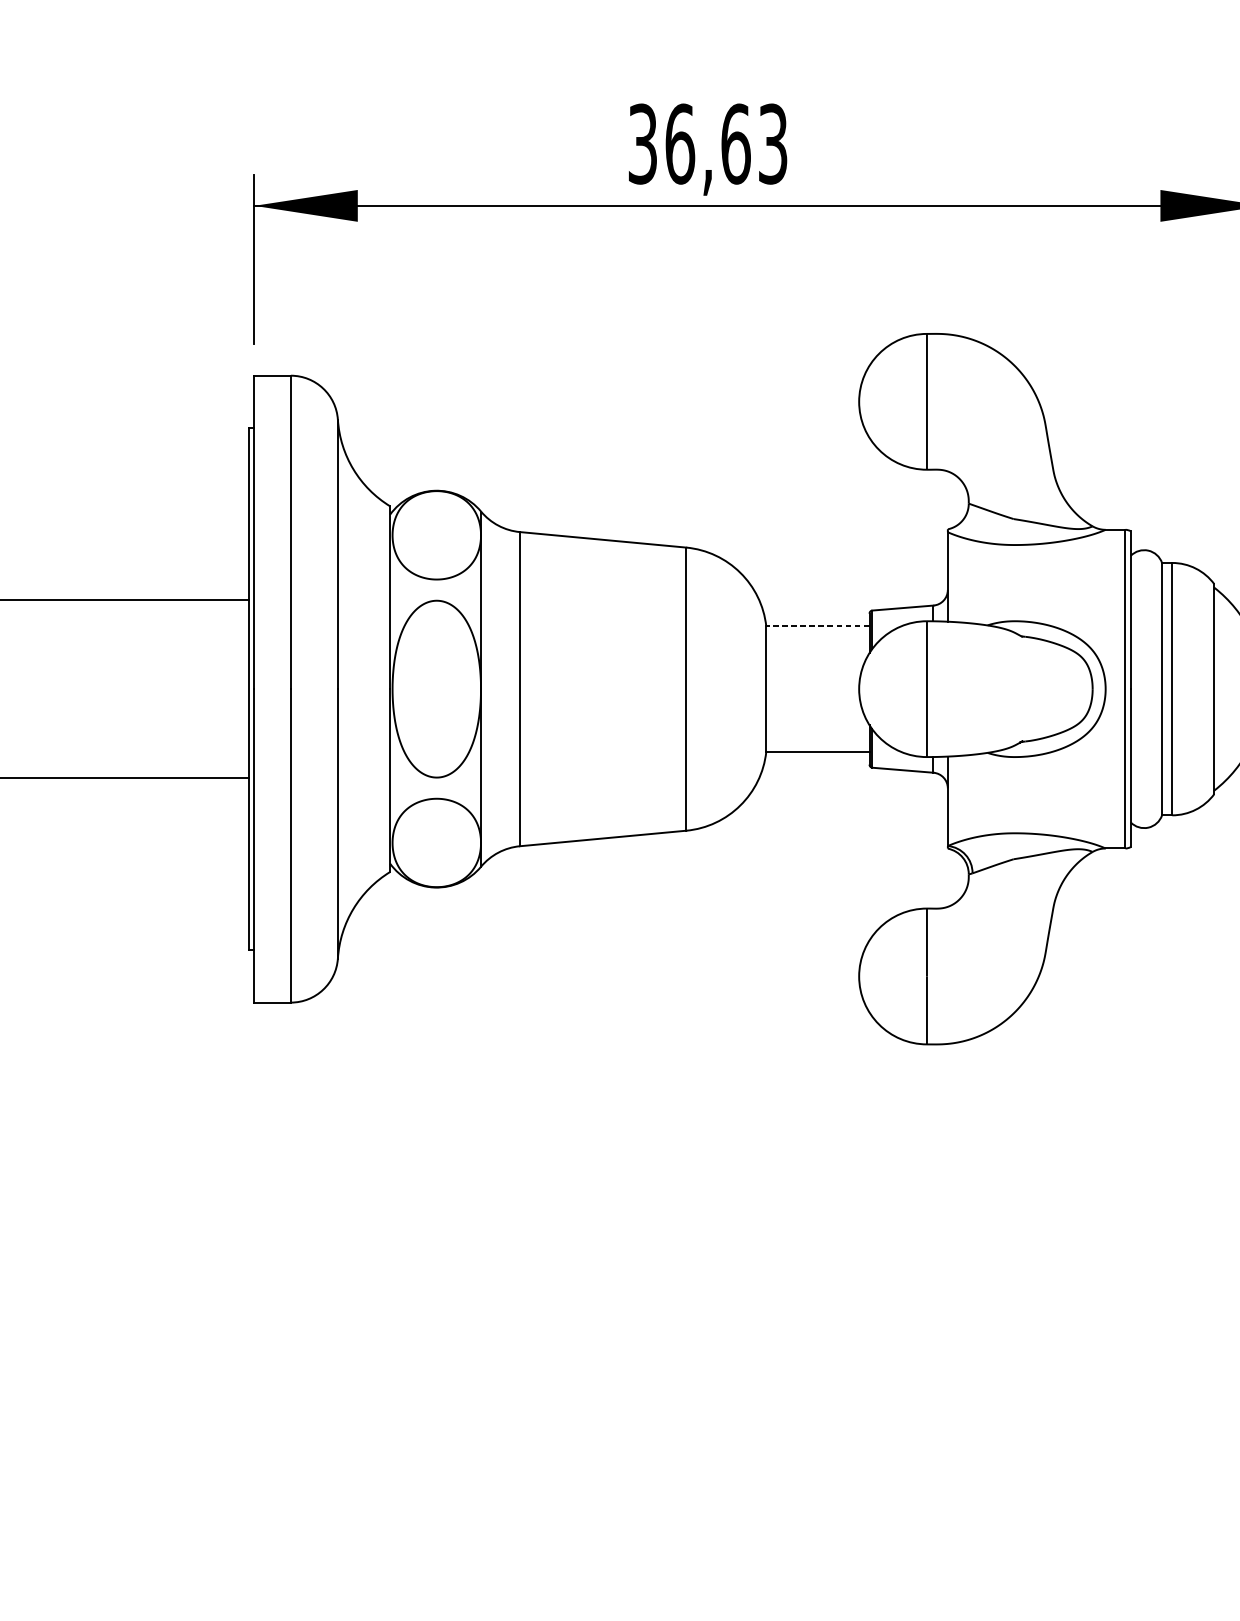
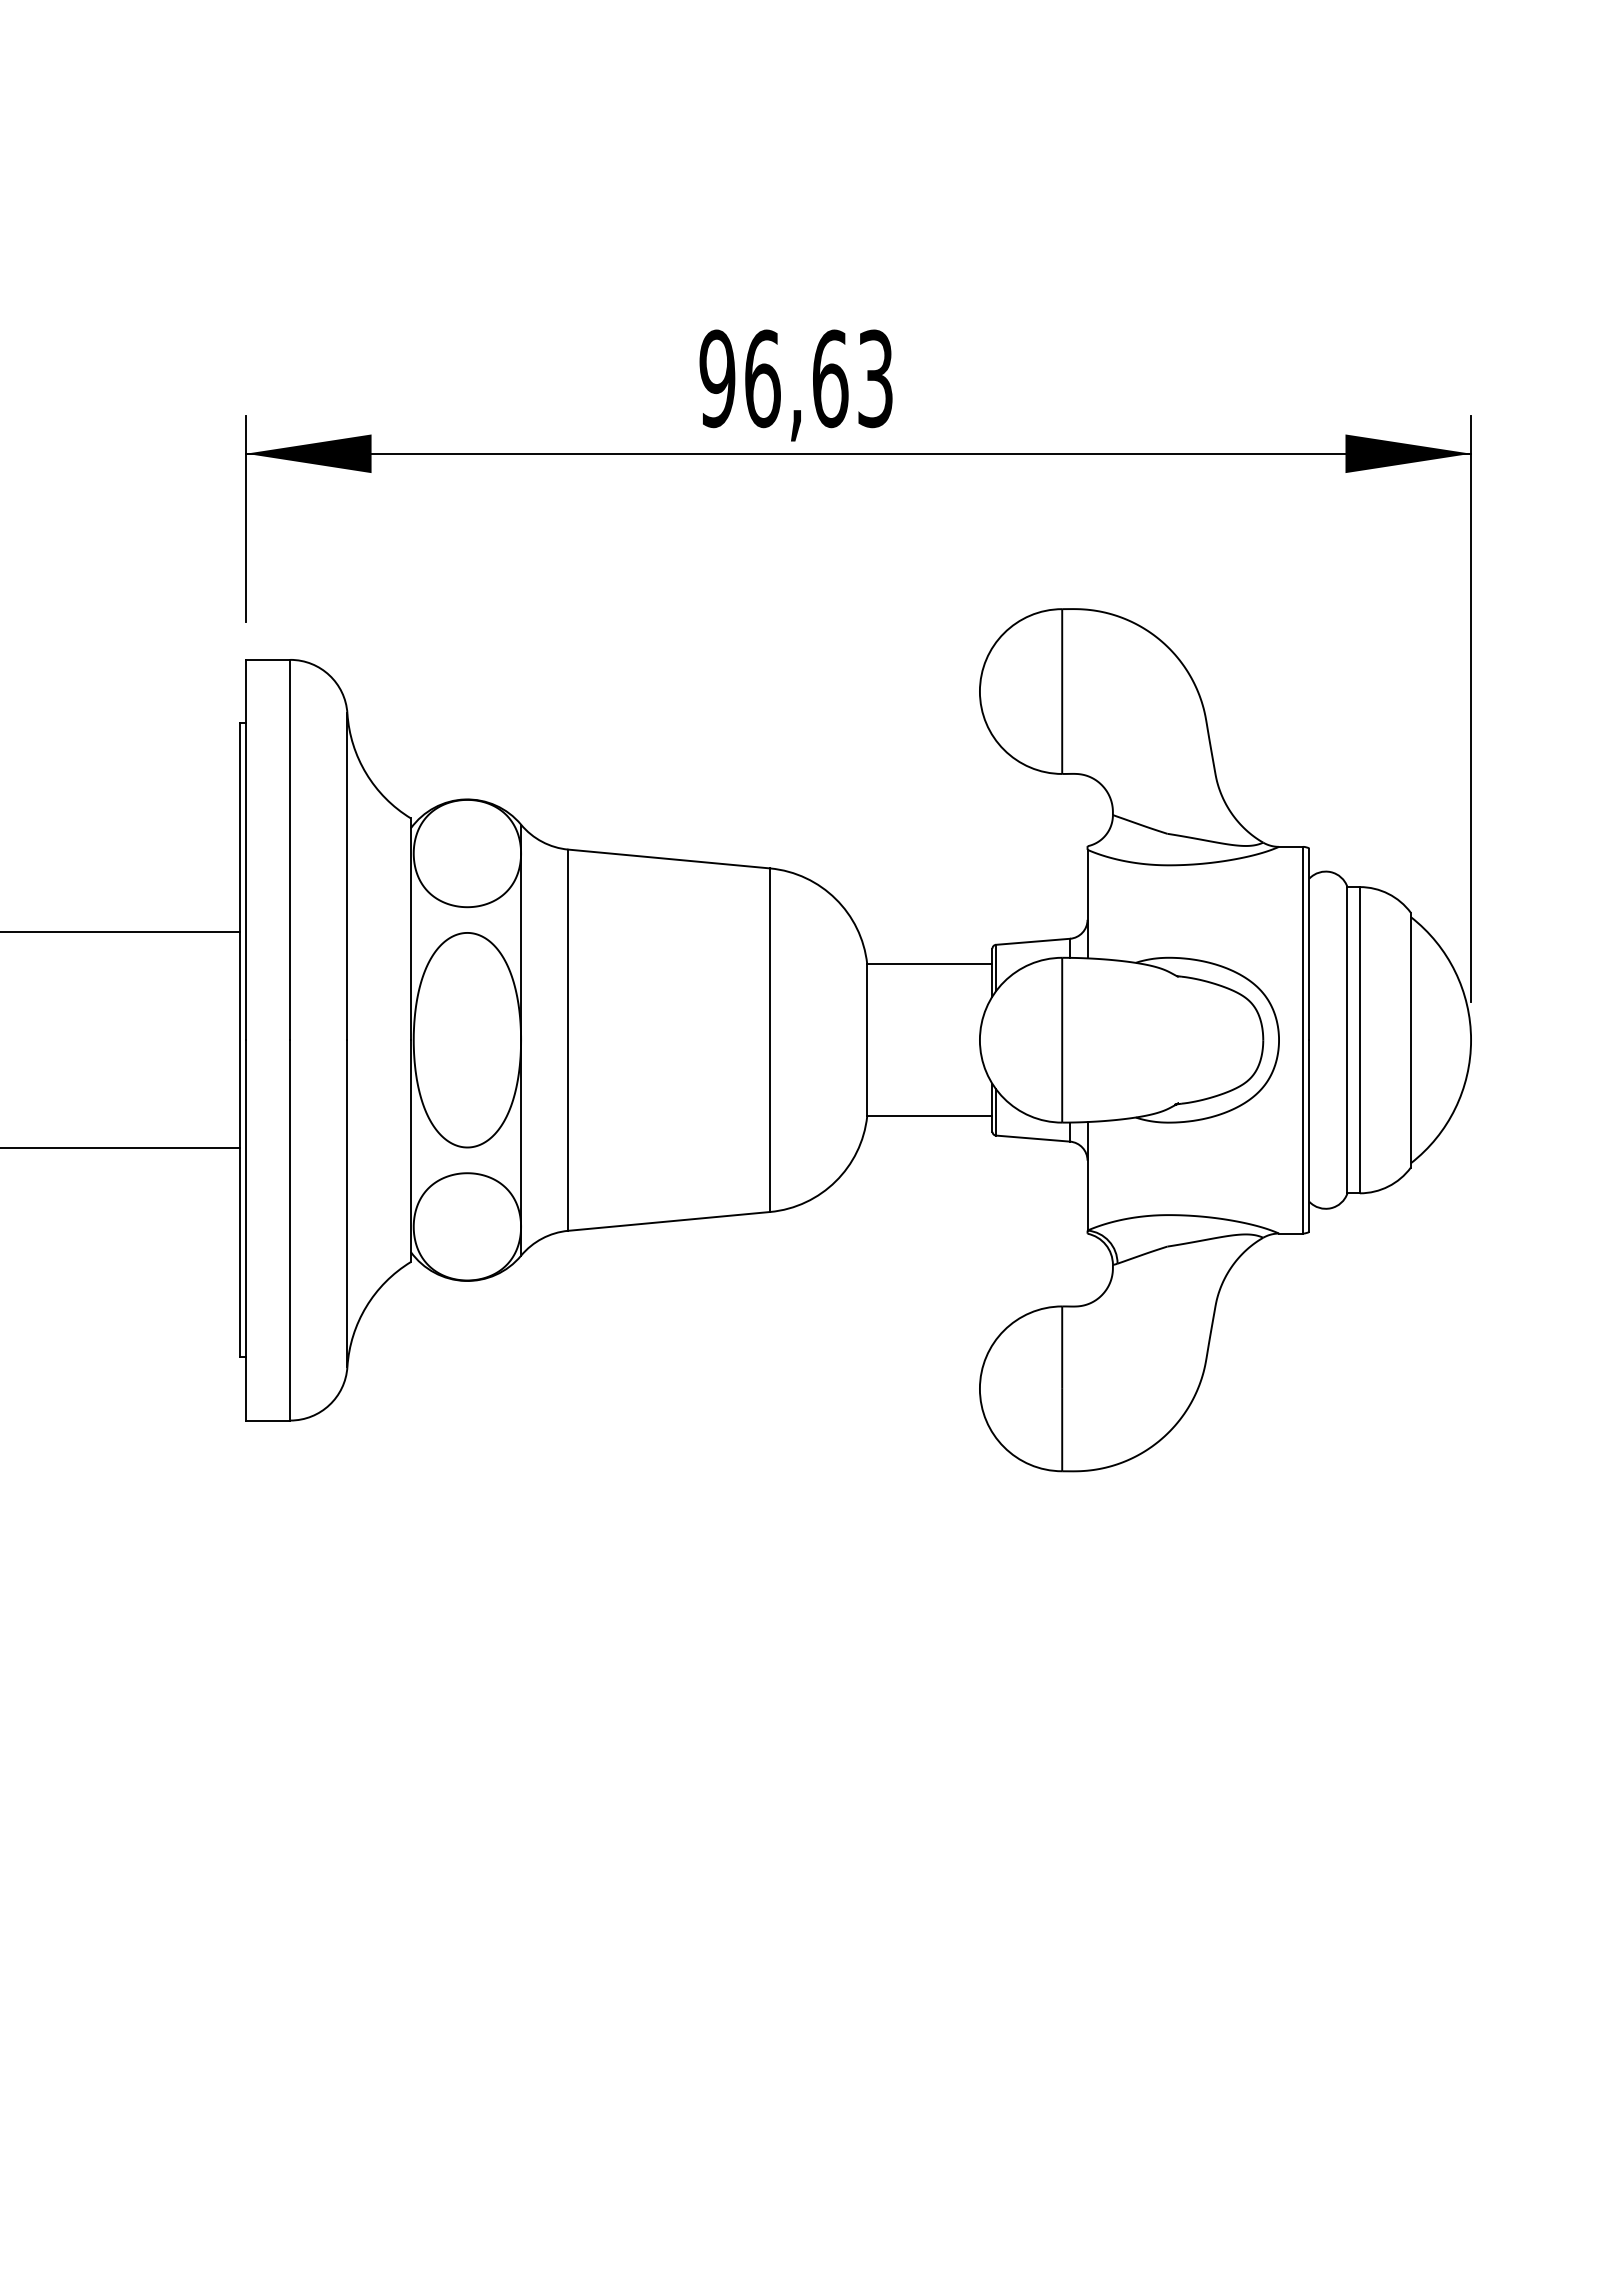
text: (642, 143) -> (717, 378), 36,63 -> 96,63
line: (817, 626) -> (929, 964), dashed -> solid

